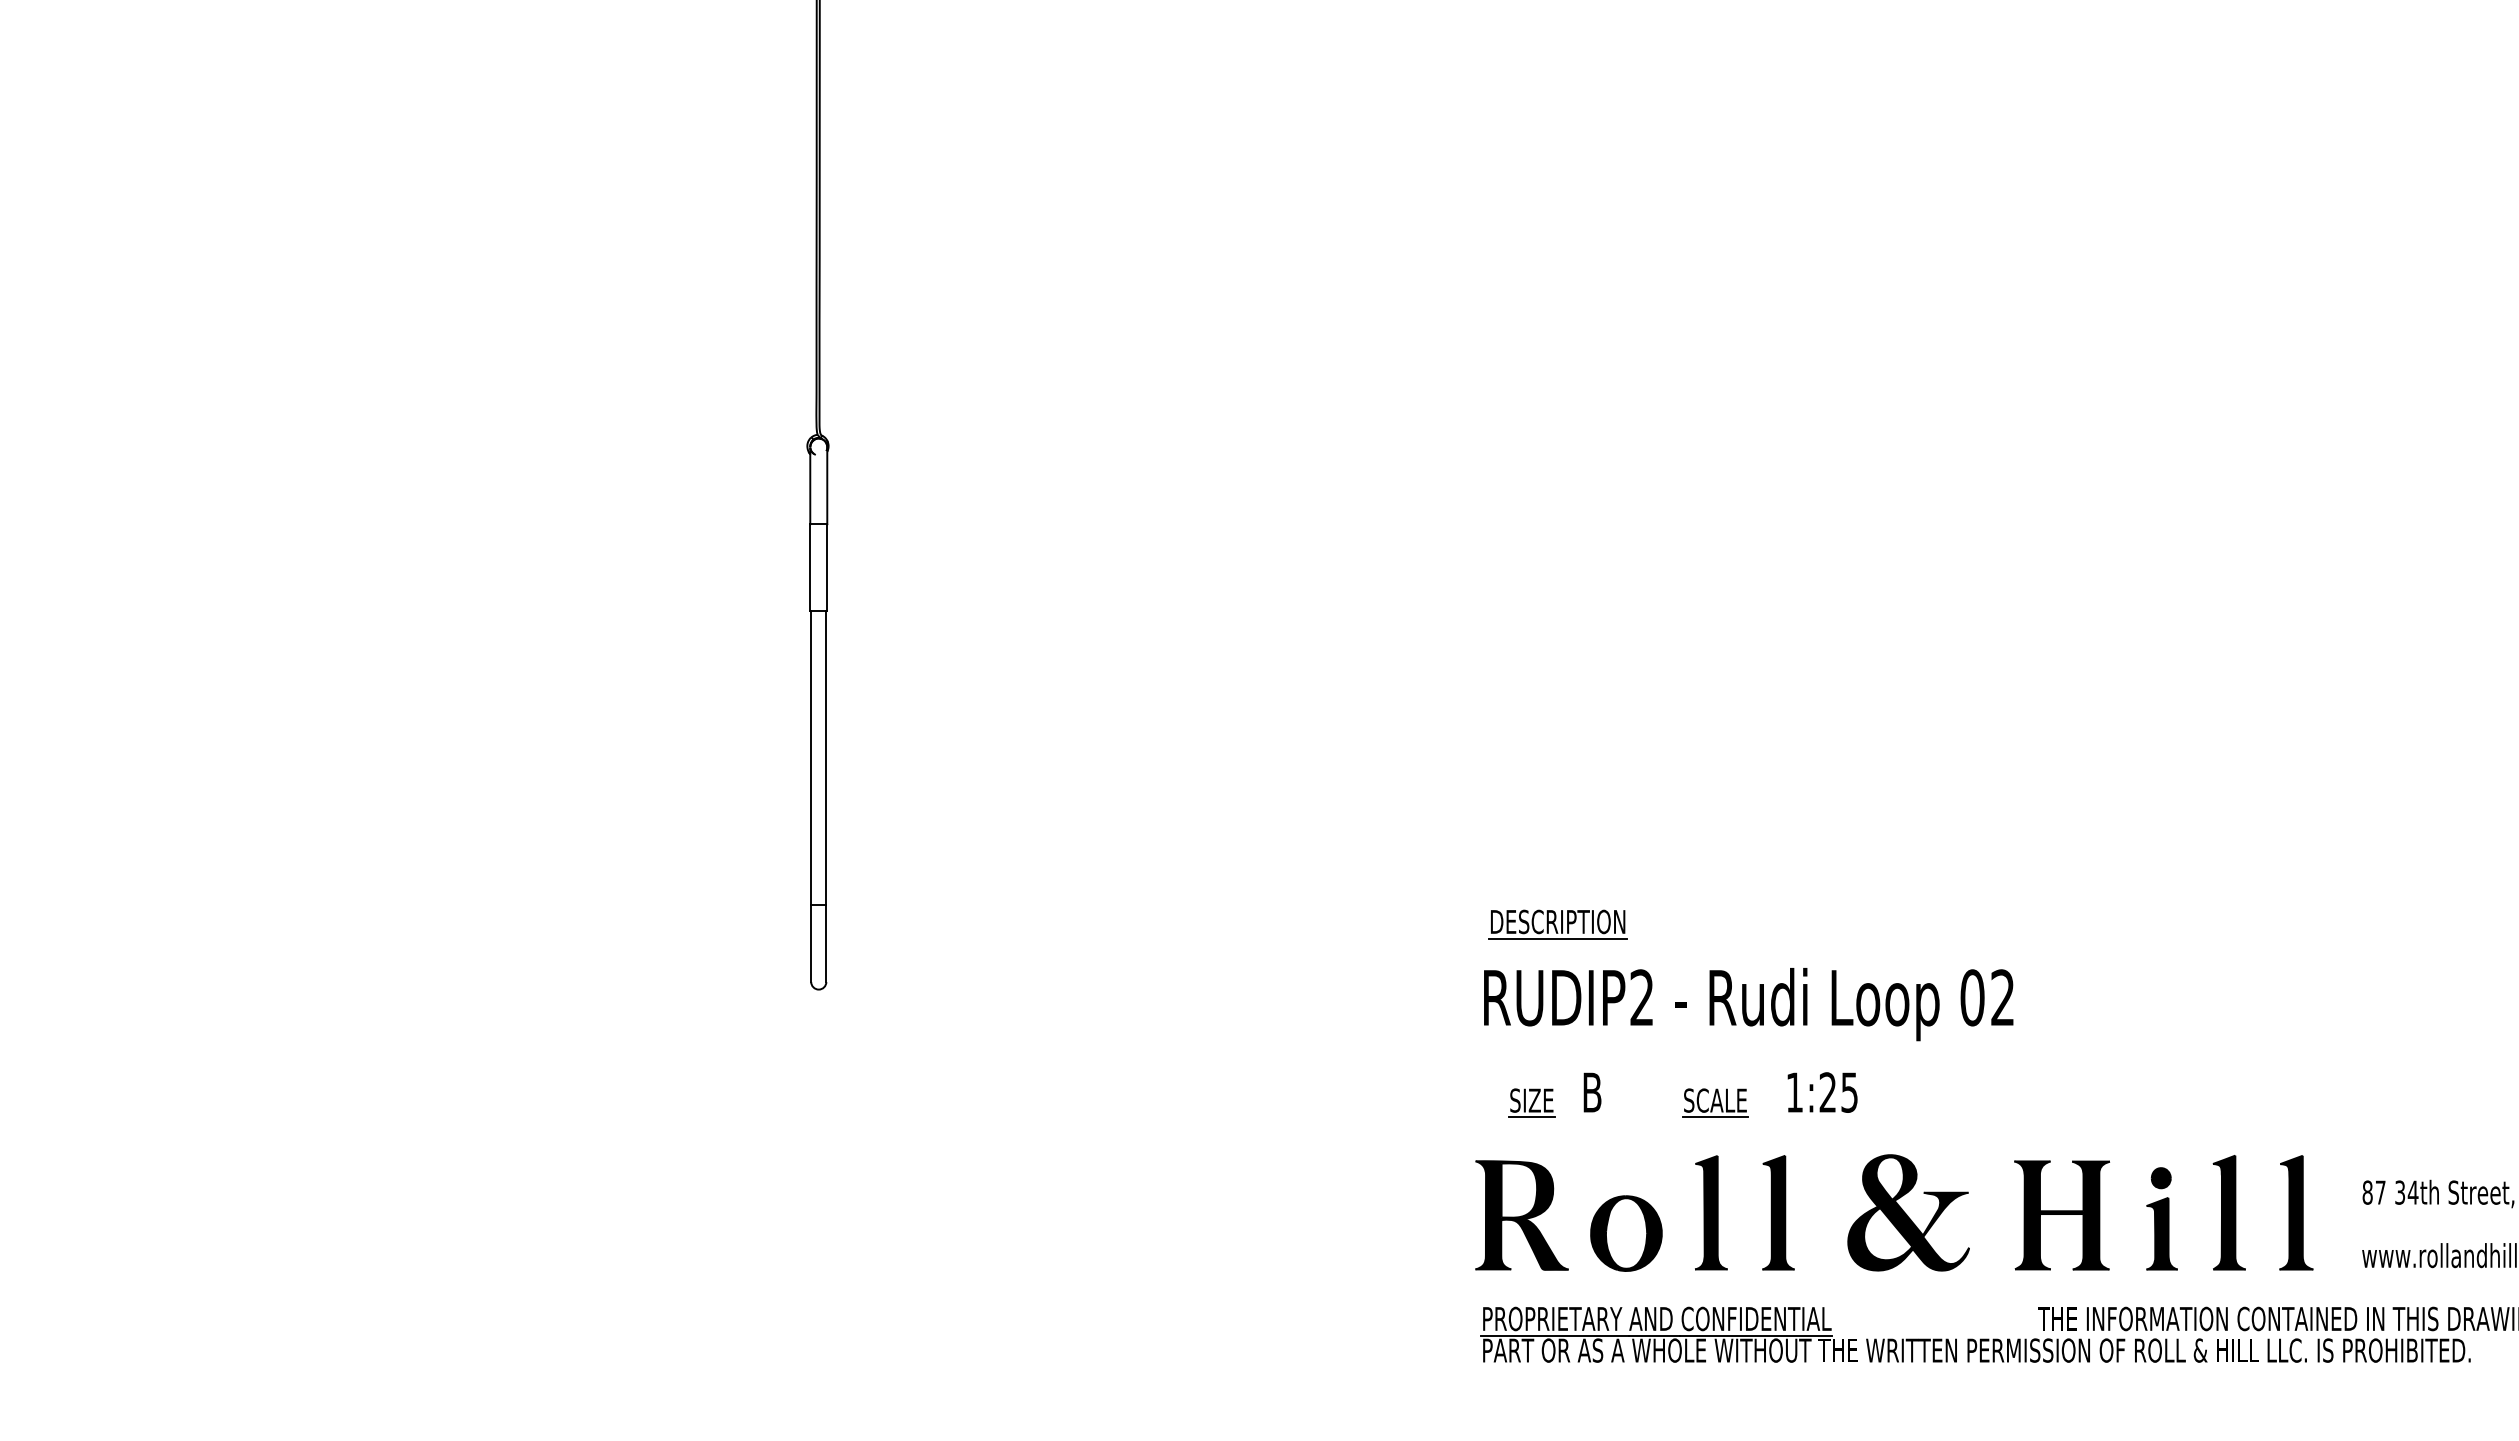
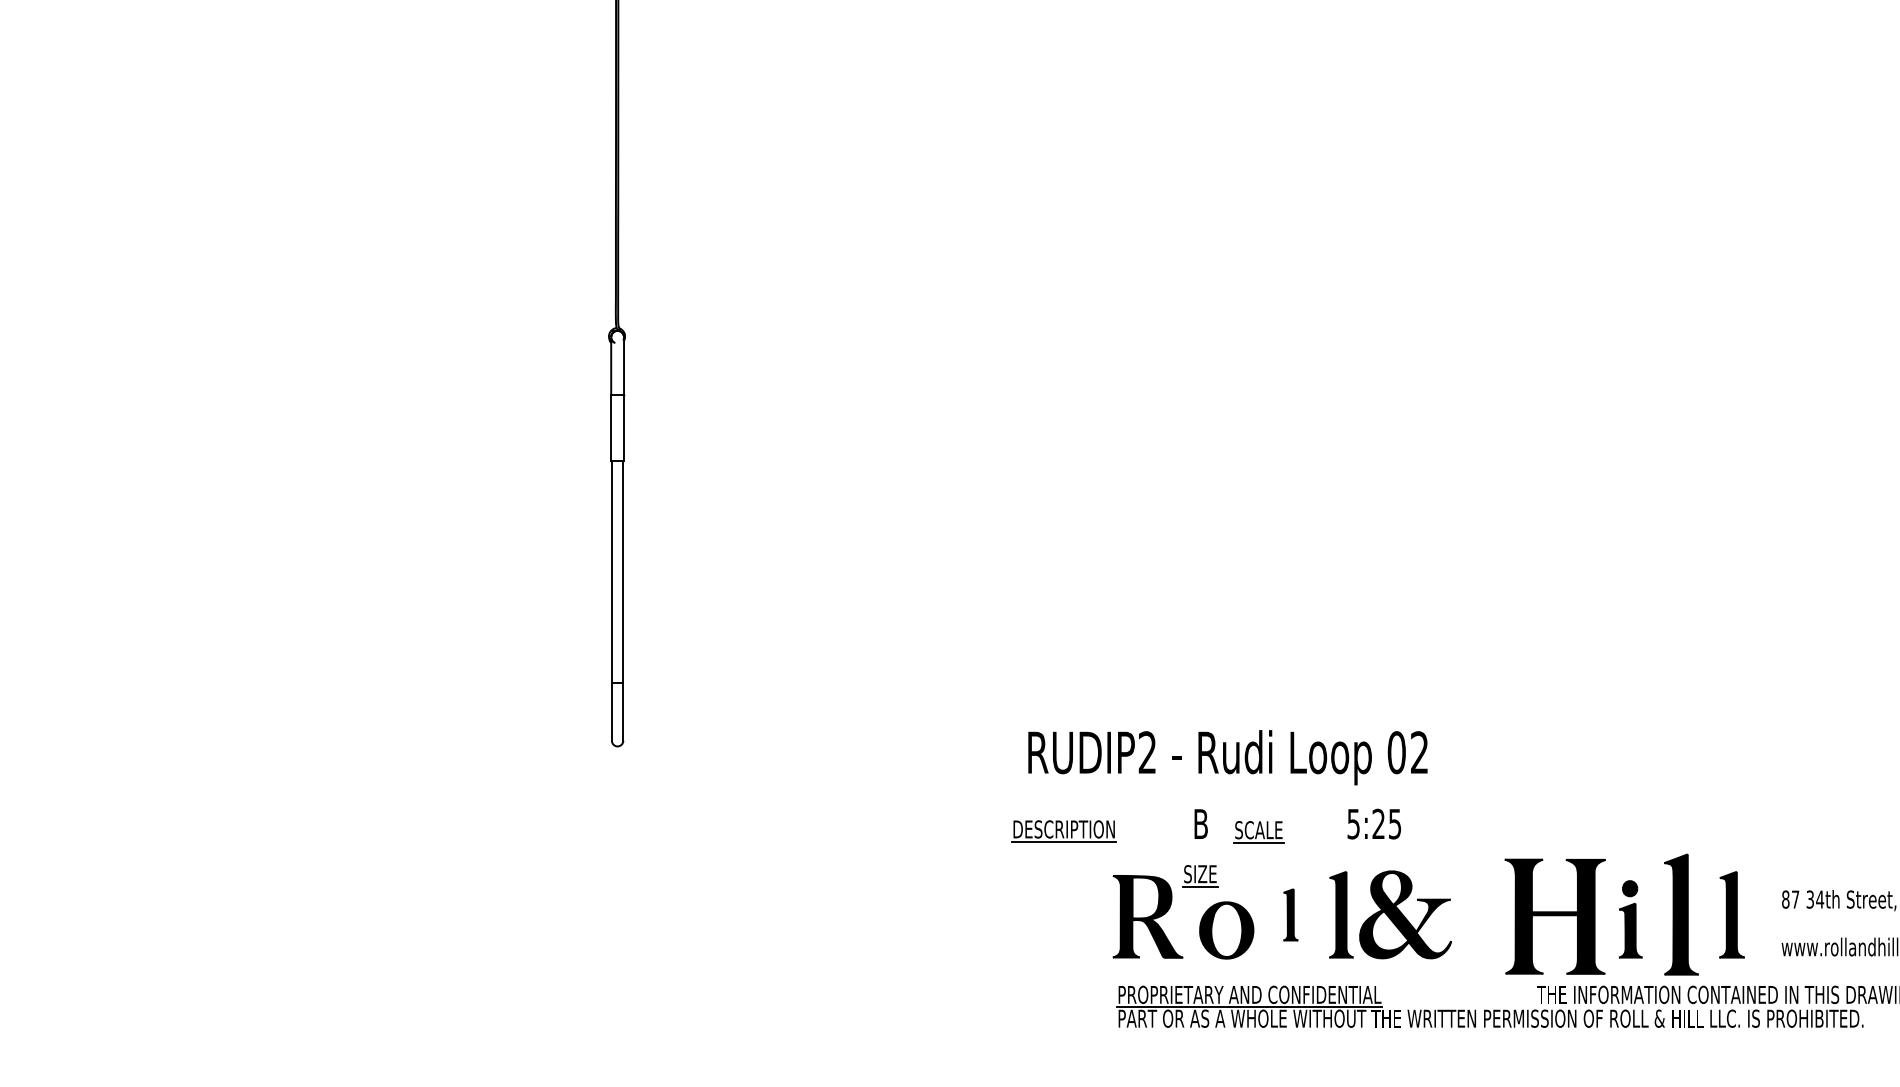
part: (1557, 924) -> (1063, 831), moved
text: (1748, 1004) -> (1227, 757), moved
text: (1794, 1093) -> (1353, 824), 1:25 -> 5:25
part: (1531, 1103) -> (1200, 876), moved
part: (1714, 1103) -> (1258, 832), moved
part: (1710, 1212) -> (1290, 914), size x0.6
part: (1908, 1212) -> (1405, 914), moved
part: (2229, 1212) -> (1681, 914), size x1.4
part: (2062, 1215) -> (1555, 916), size x1.4

